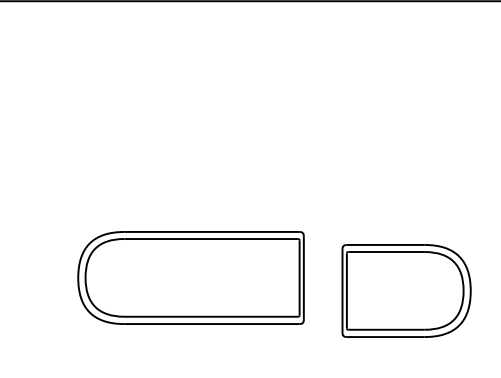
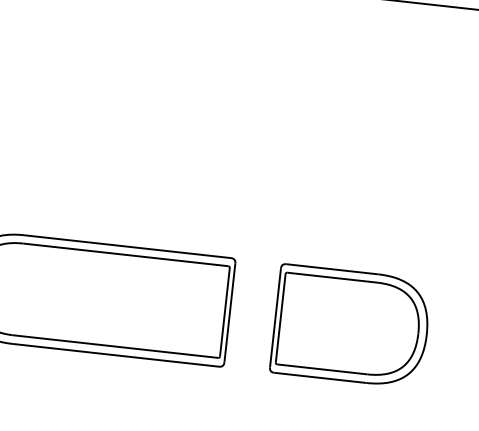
part: (406, 290) -> (351, 325), moved

